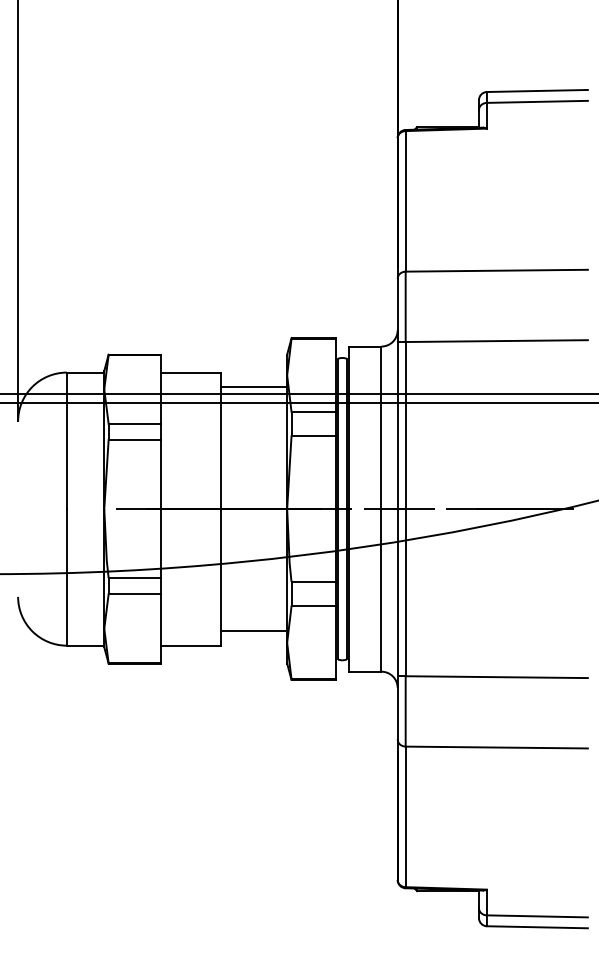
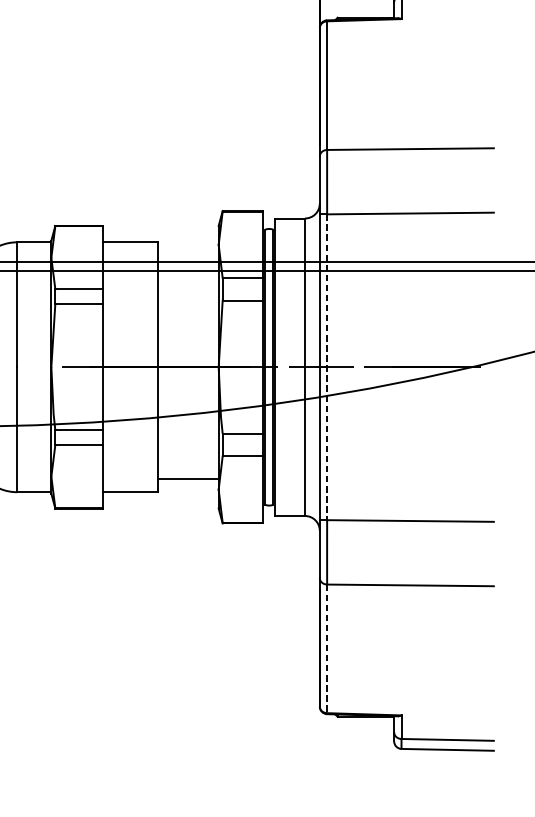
line: (254, 387) -> (188, 255), removed
line: (405, 509) -> (326, 367), solid -> dashed
line: (405, 817) -> (326, 649), solid -> dashed

